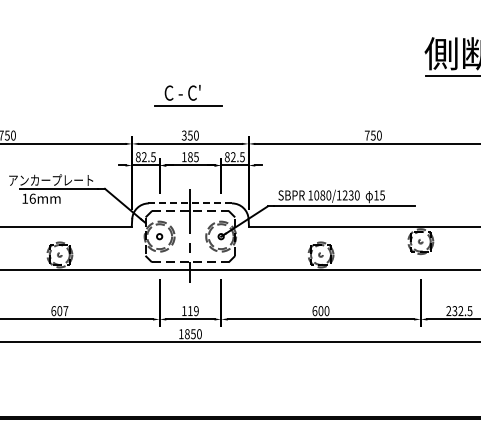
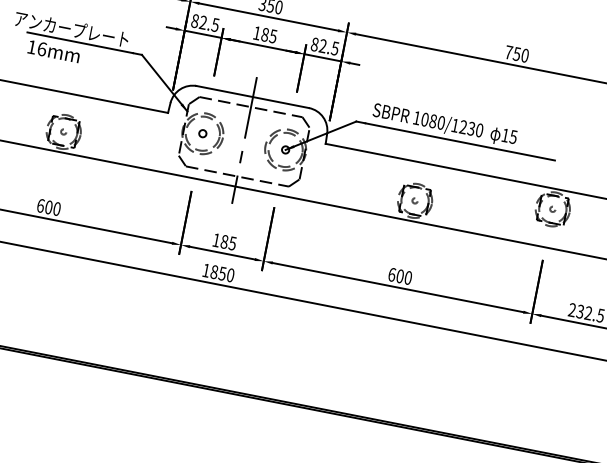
line: (190, 203) -> (253, 97), dashed -> solid
text: (65, 311) -> (56, 209), 607 -> 600
text: (193, 311) -> (228, 243), 119 -> 185

